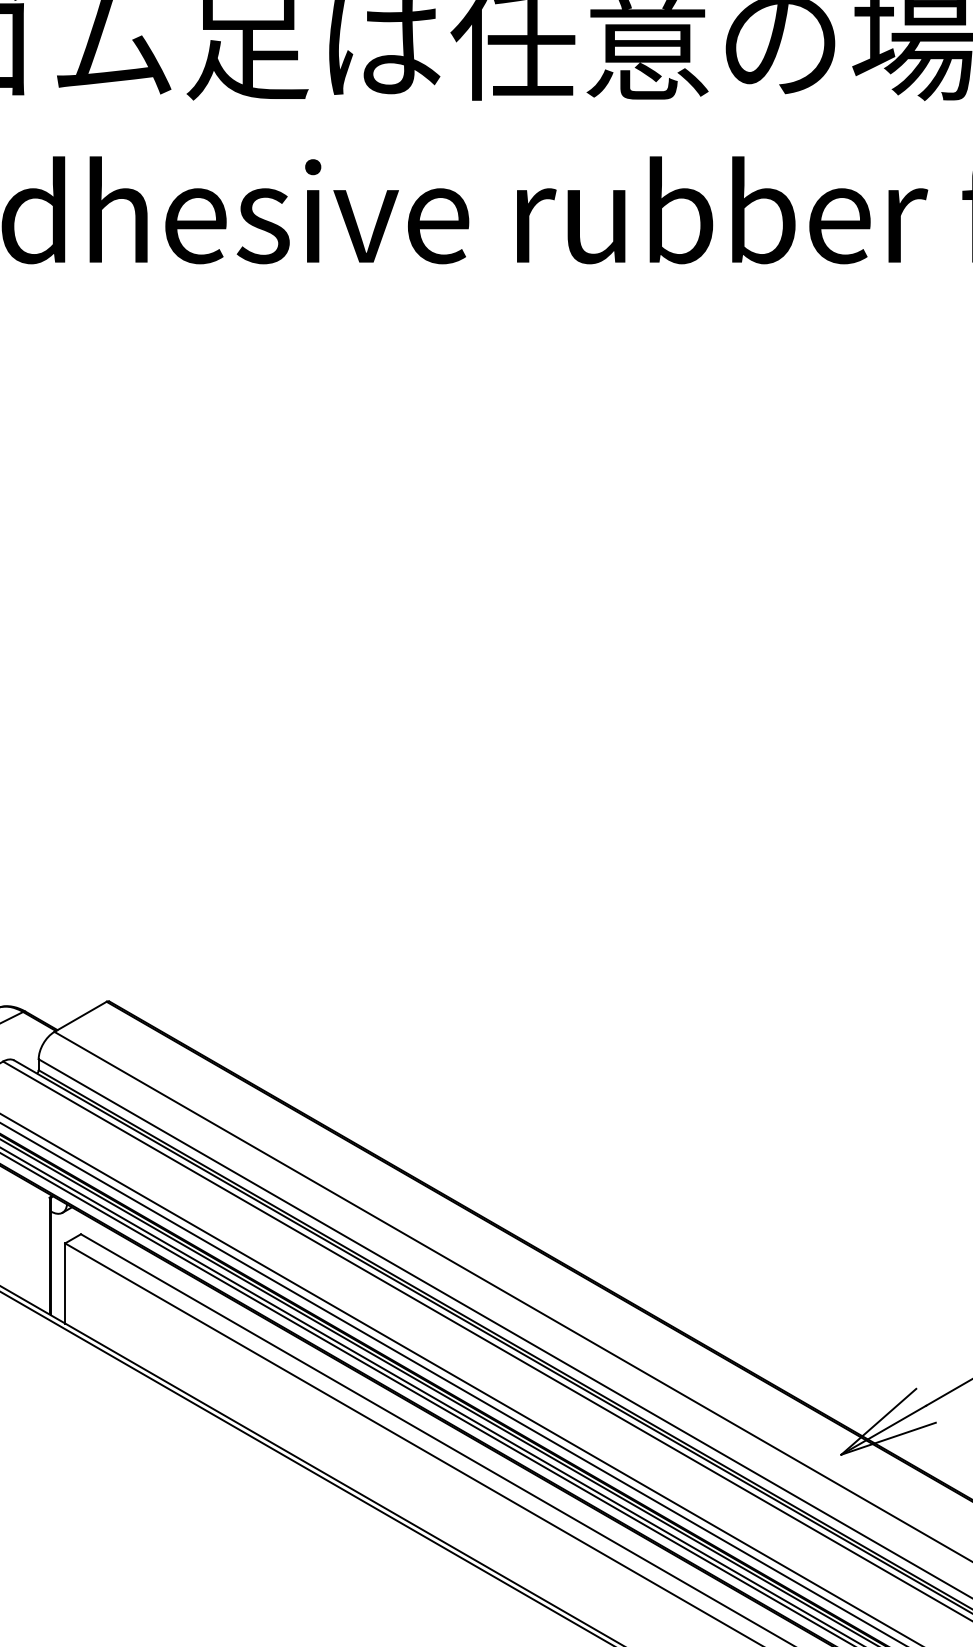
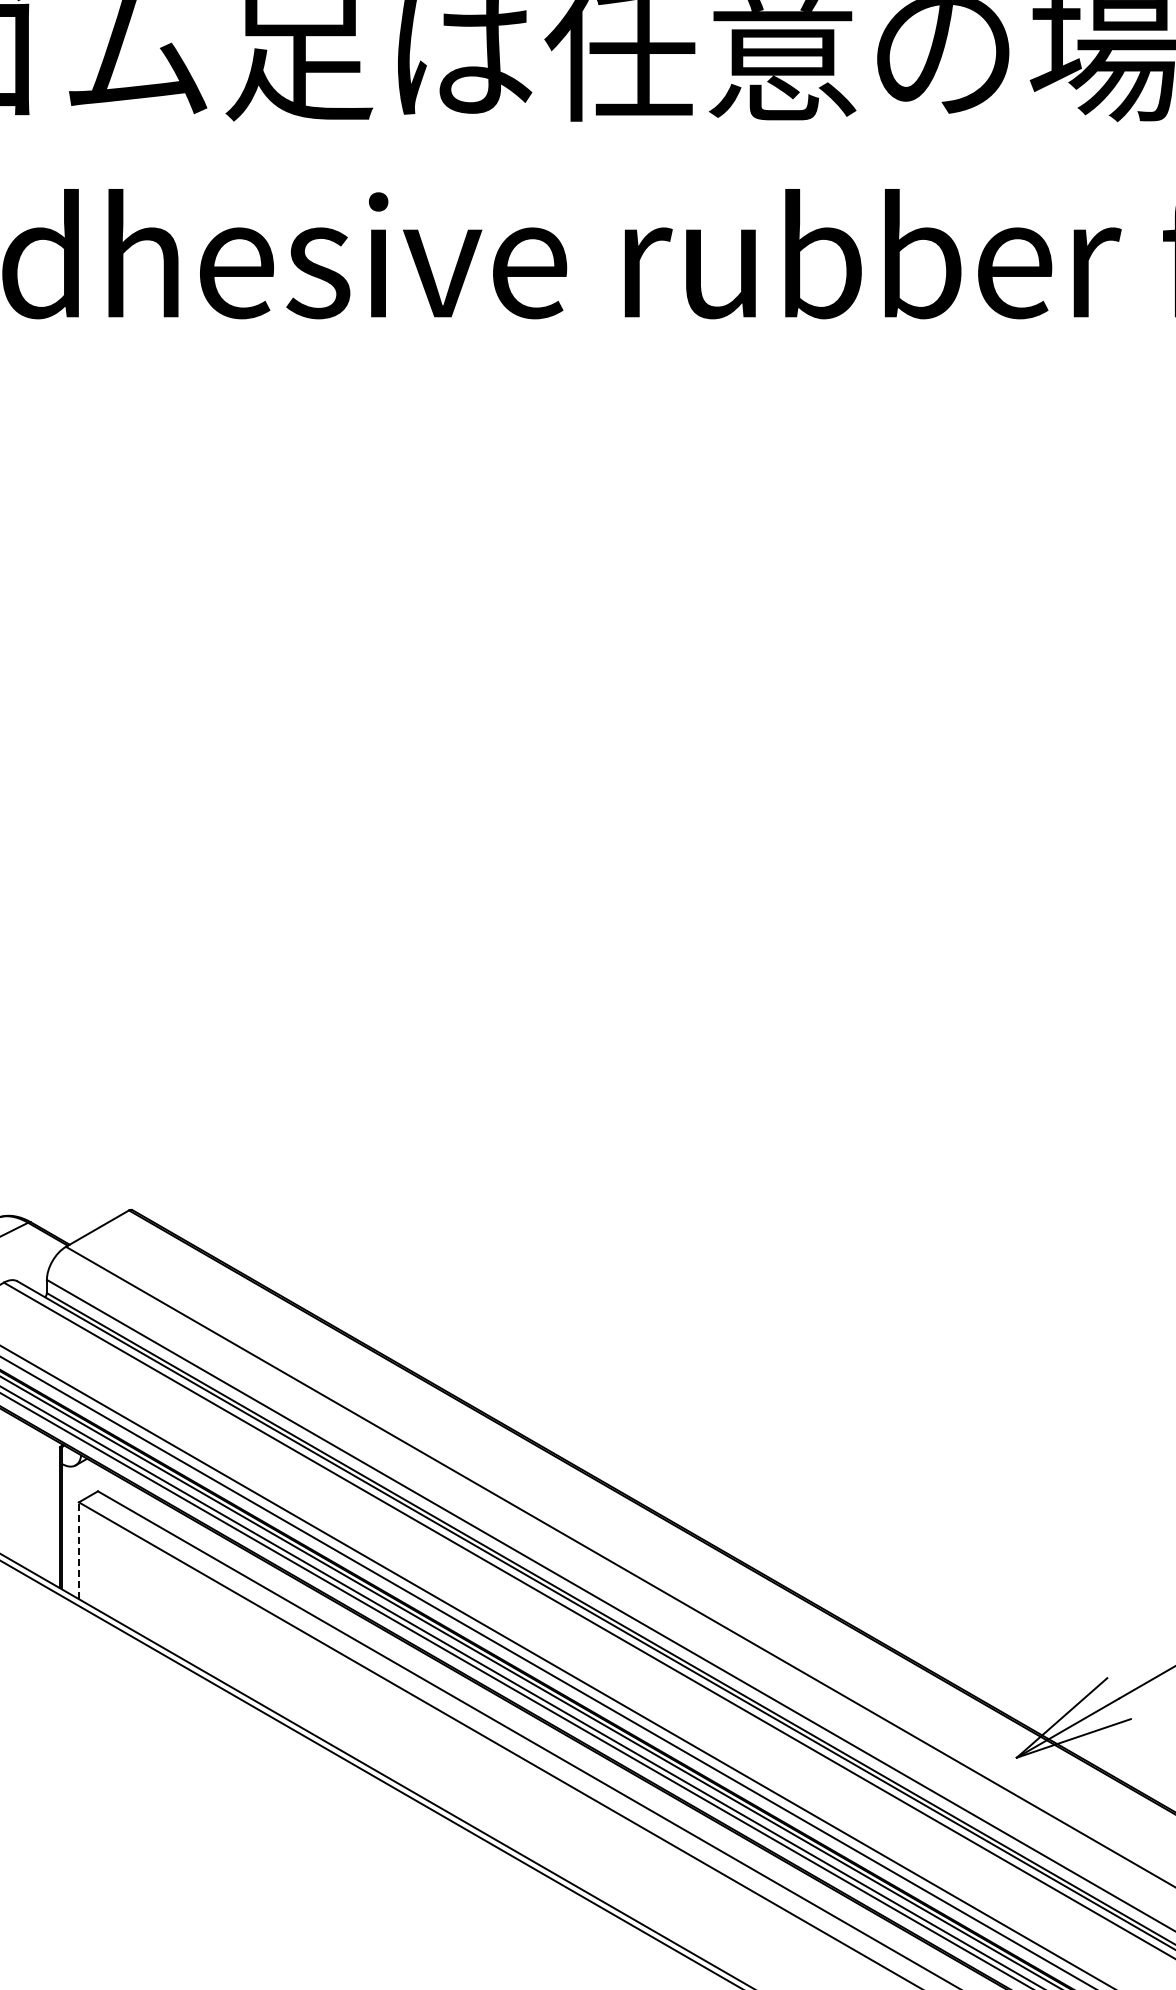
line: (64, 1283) -> (78, 1550), solid -> dashed

